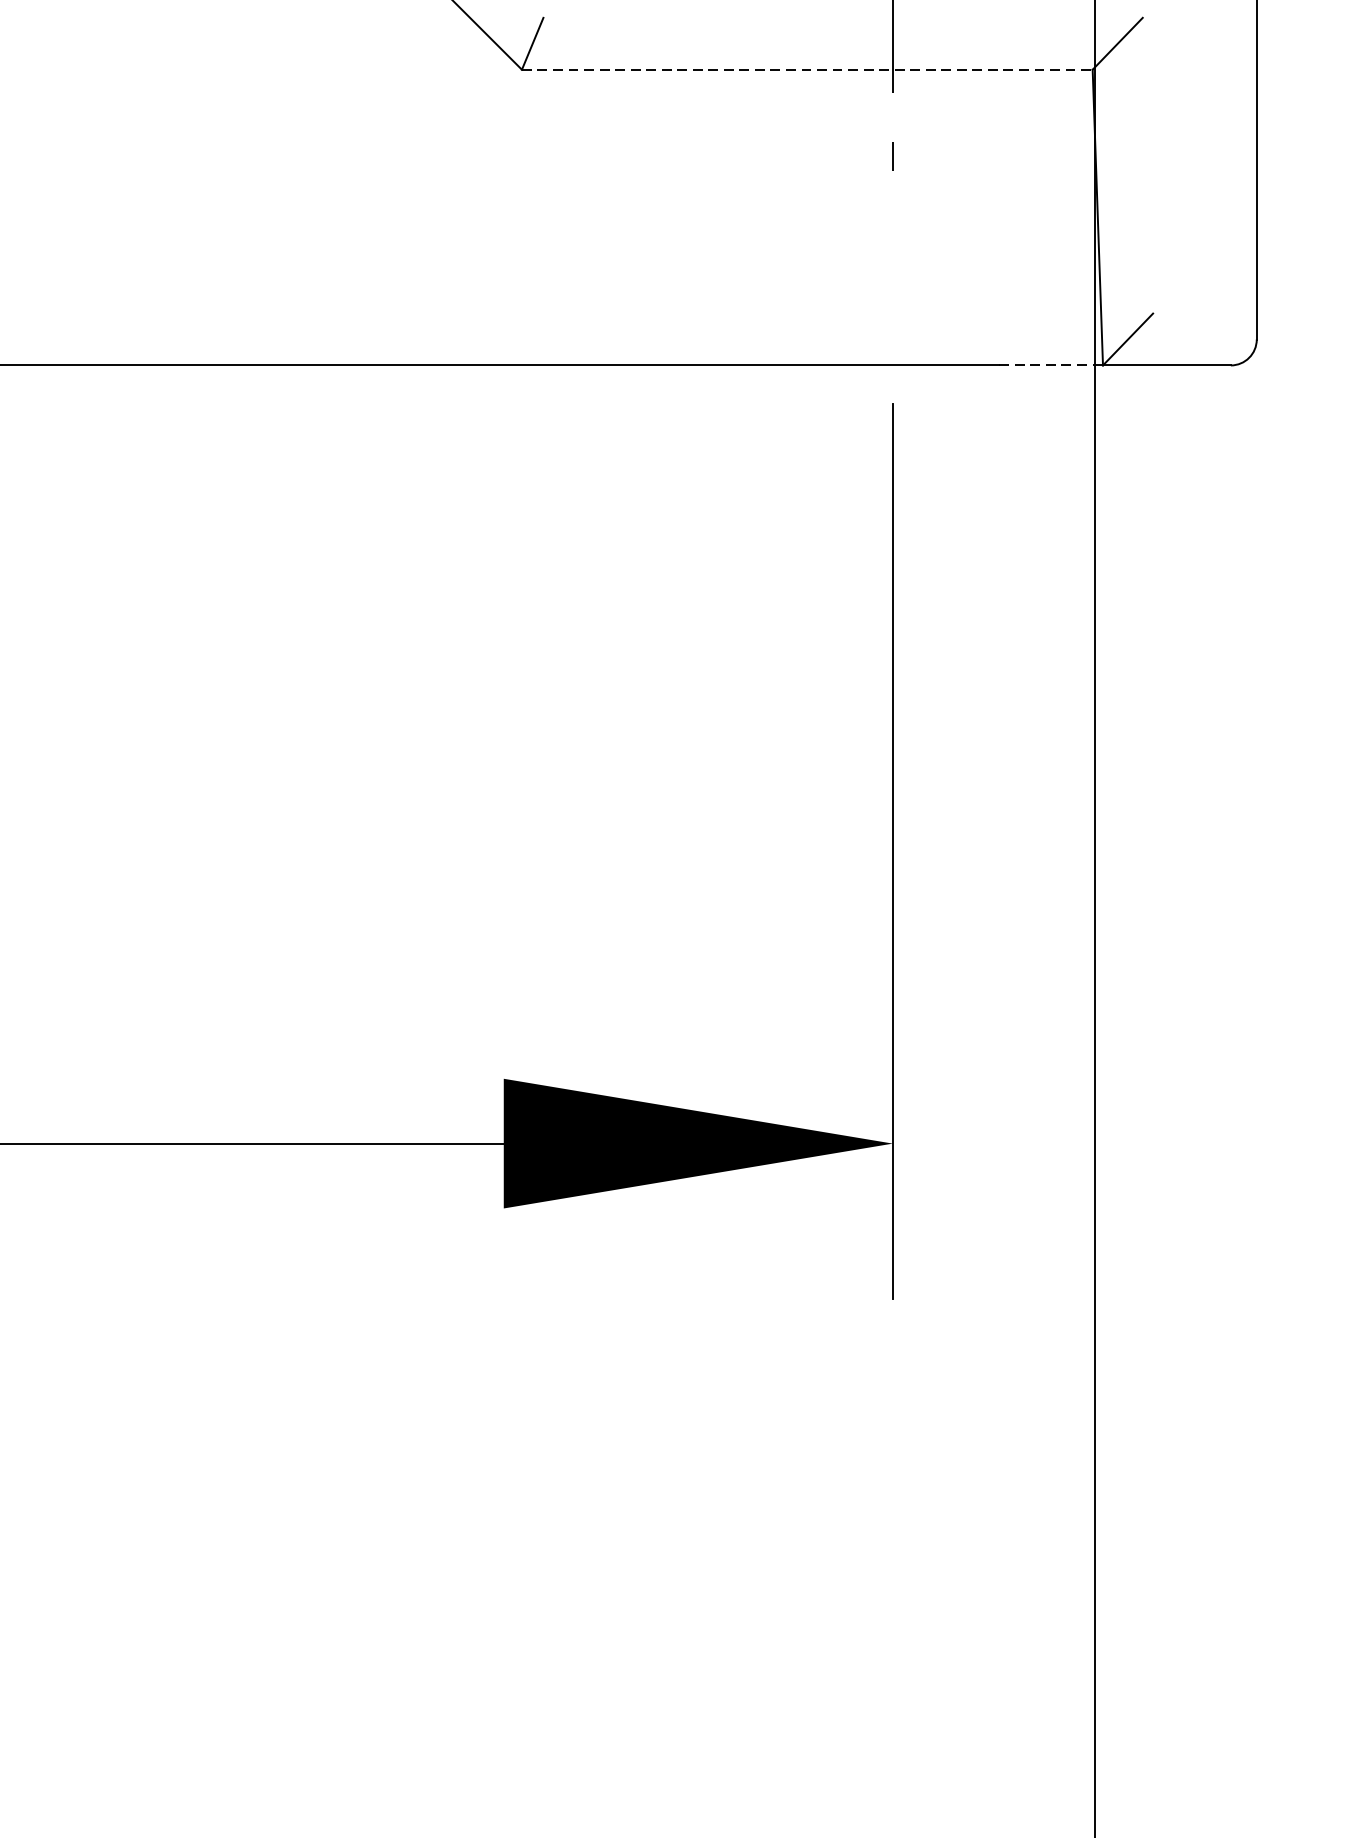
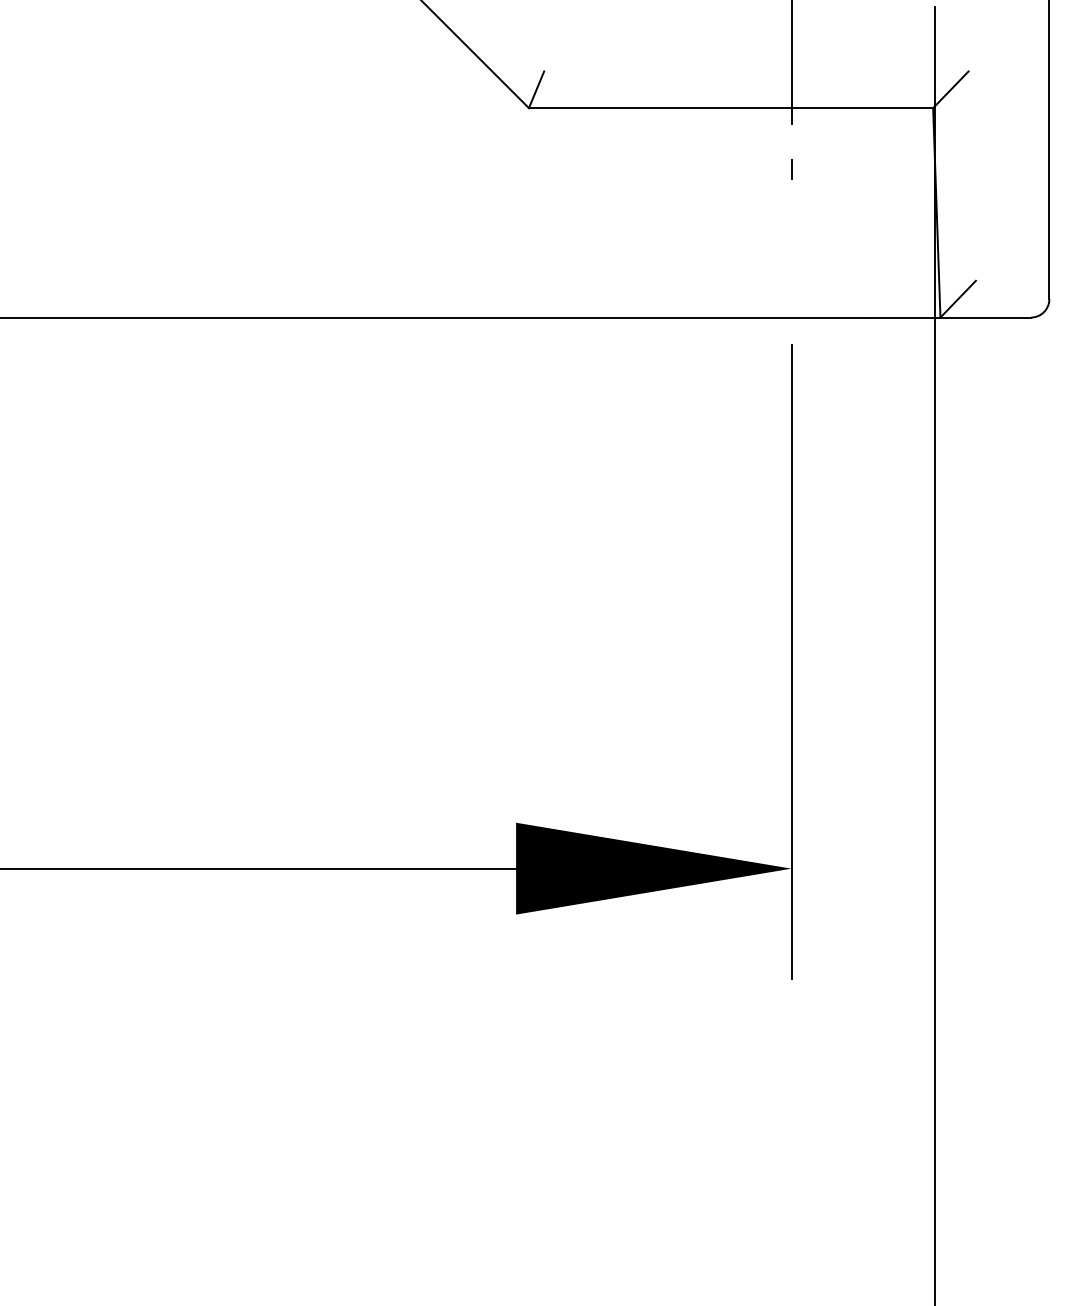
line: (807, 70) -> (731, 108), dashed -> solid
line: (1050, 365) -> (903, 317), dashed -> solid

